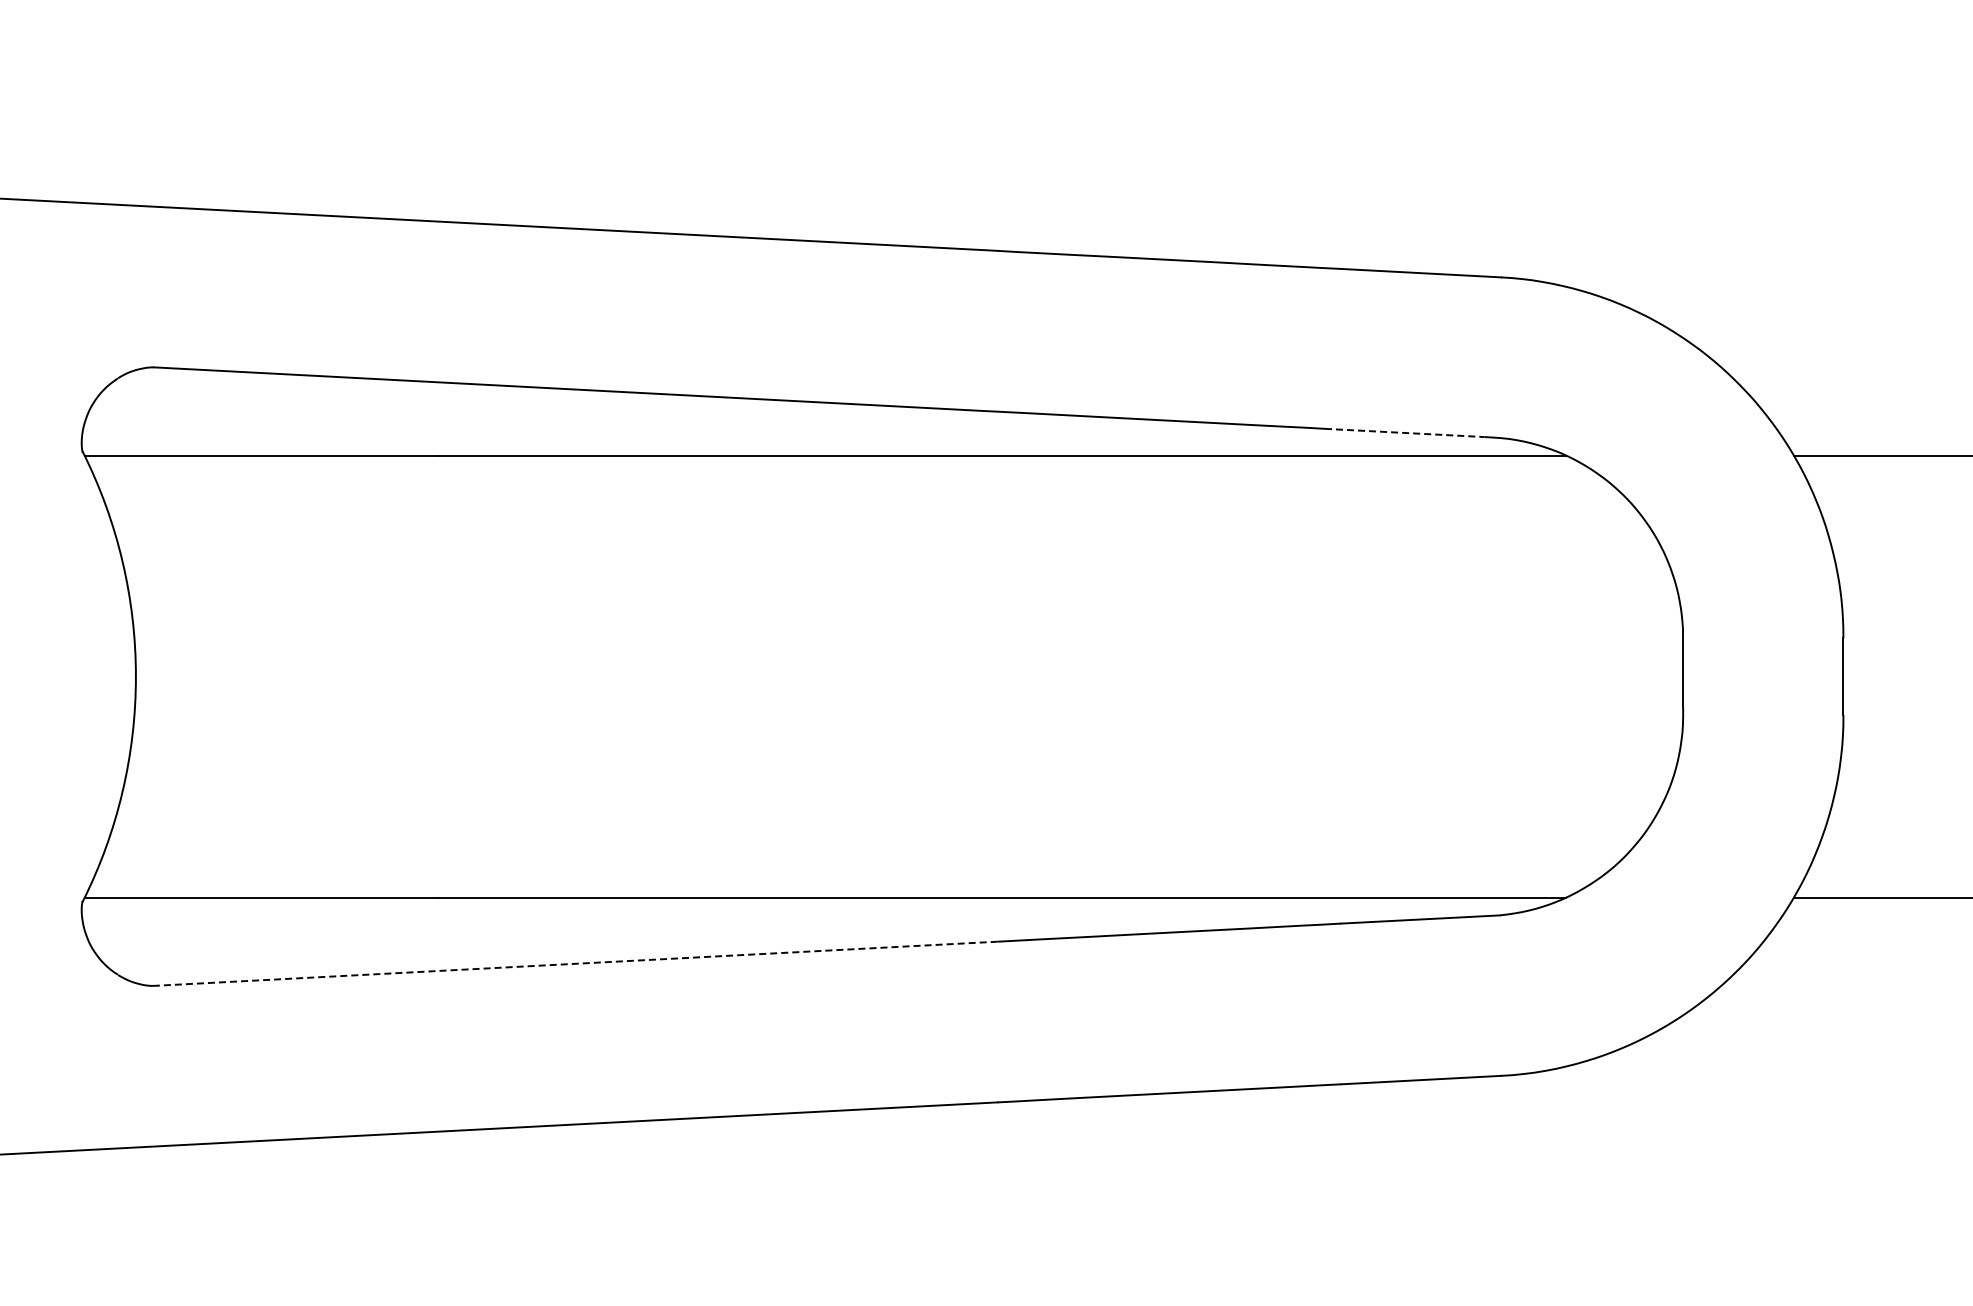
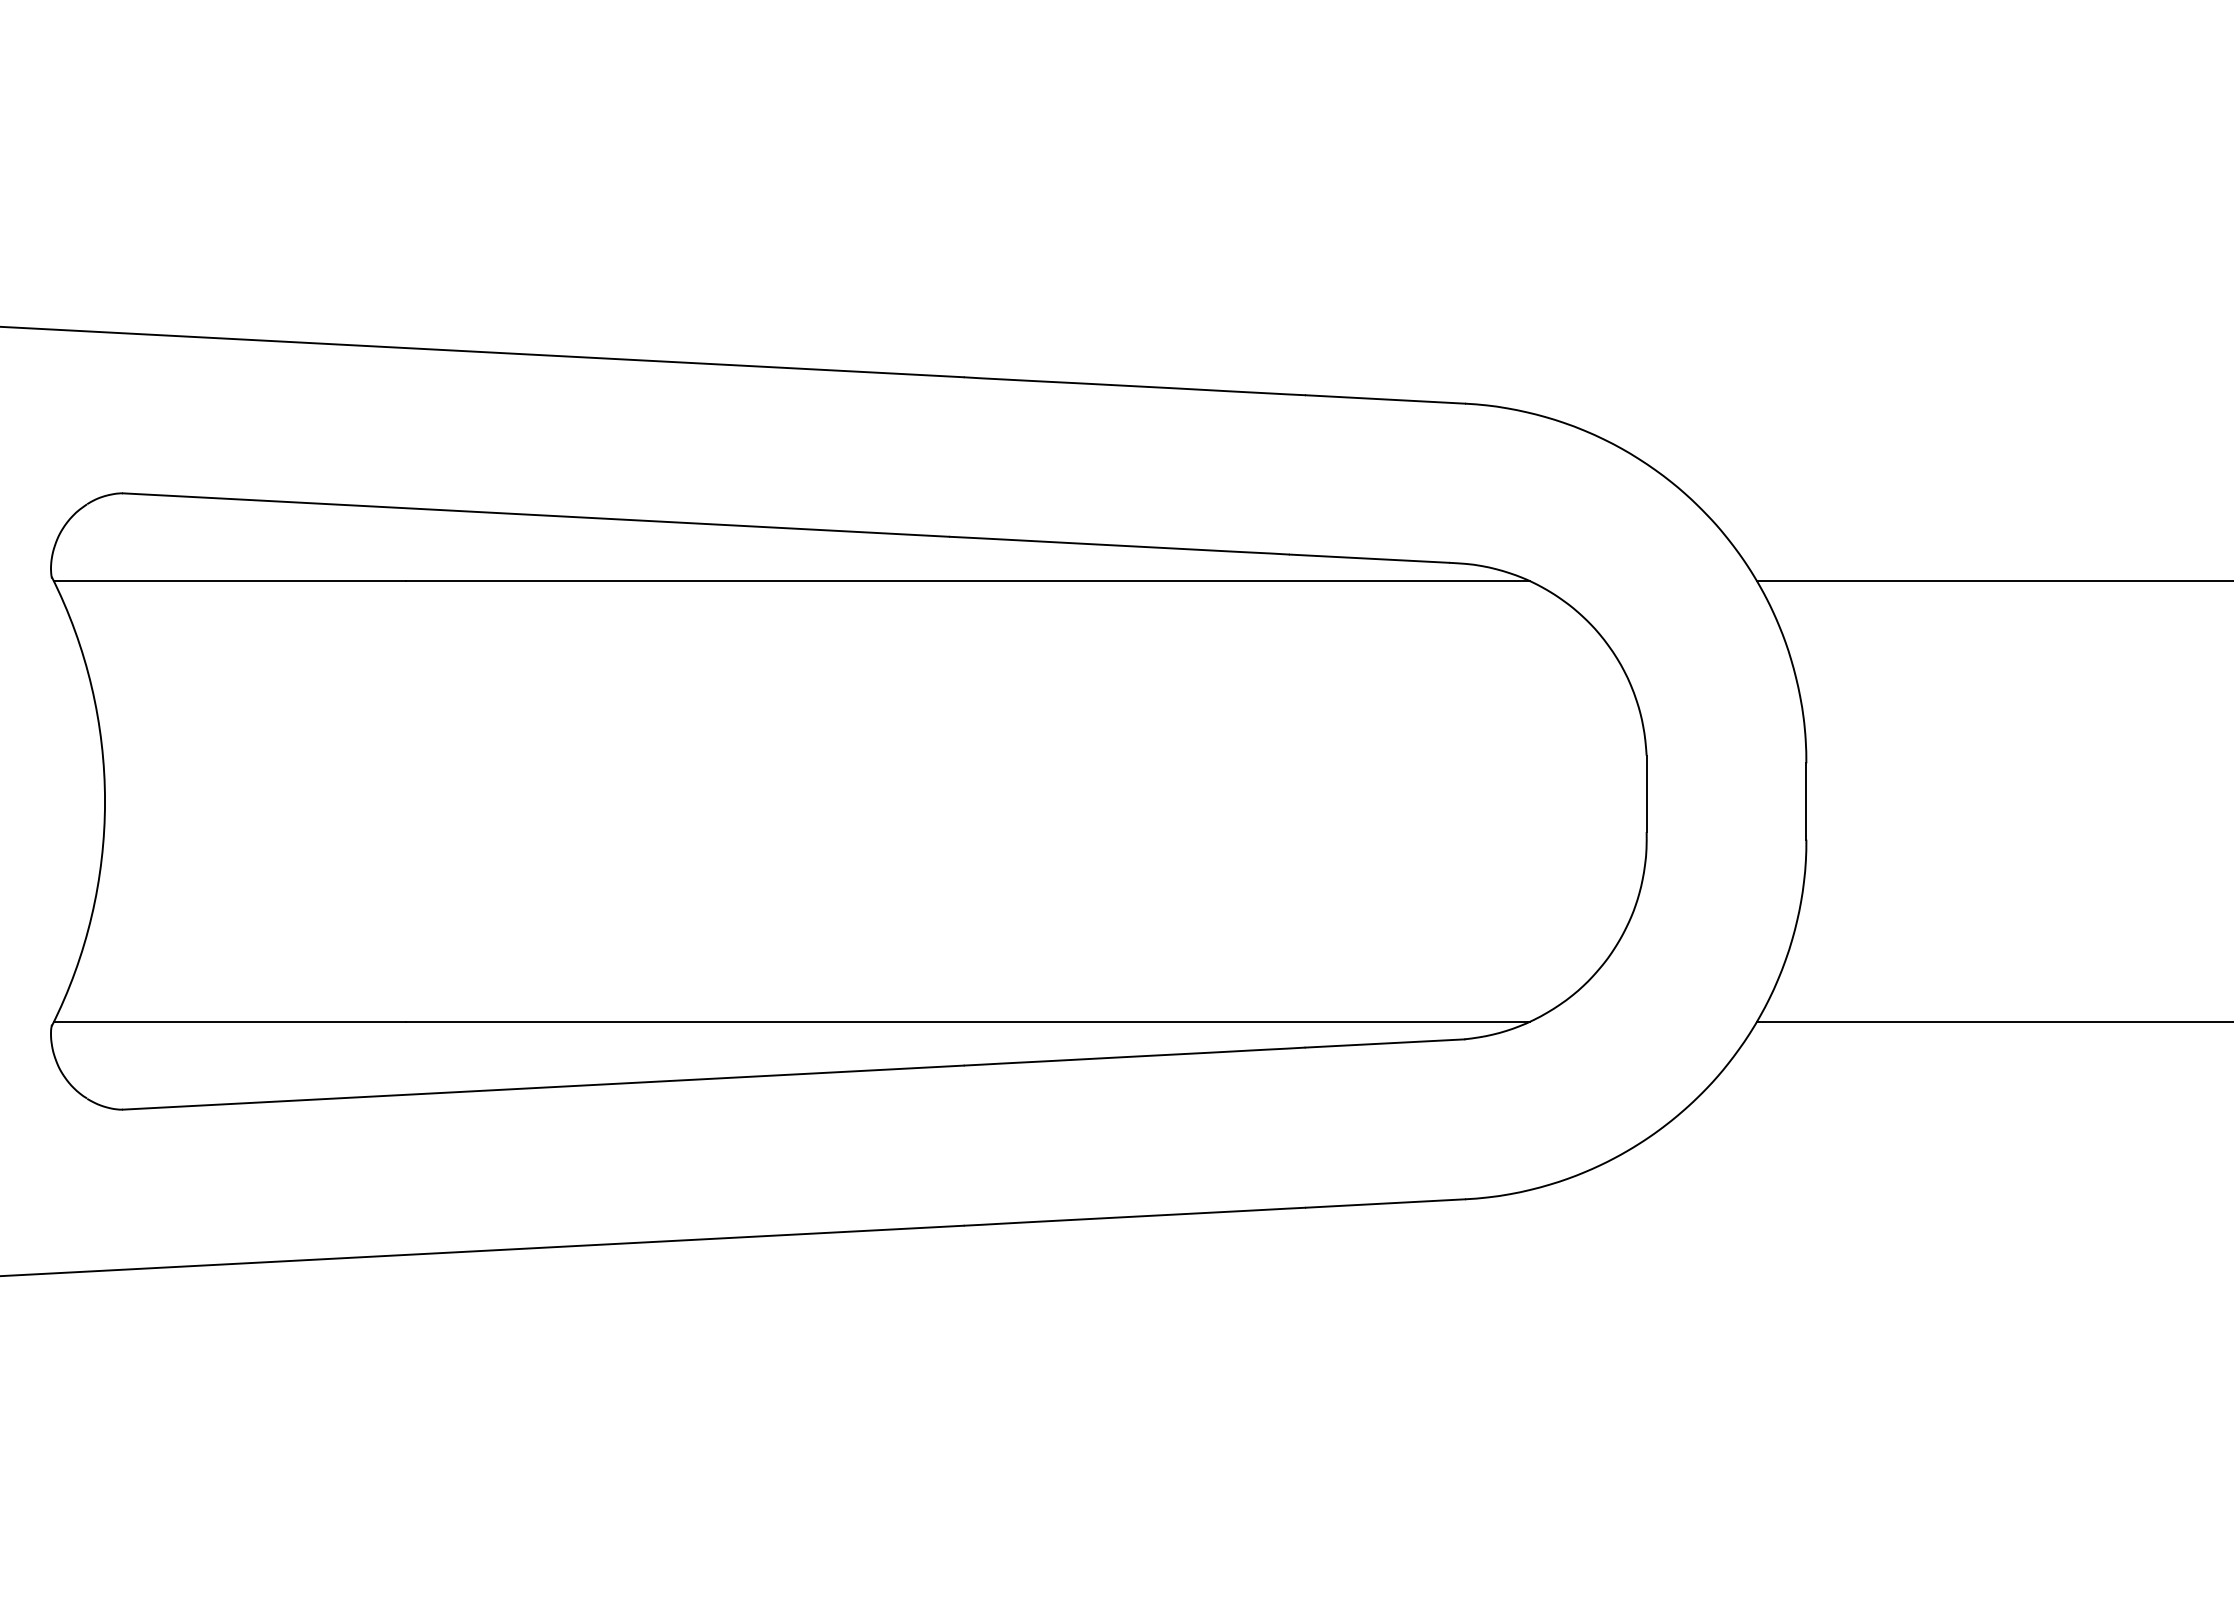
line: (1404, 432) -> (1369, 558), dashed -> solid
line: (575, 963) -> (543, 1087), dashed -> solid

